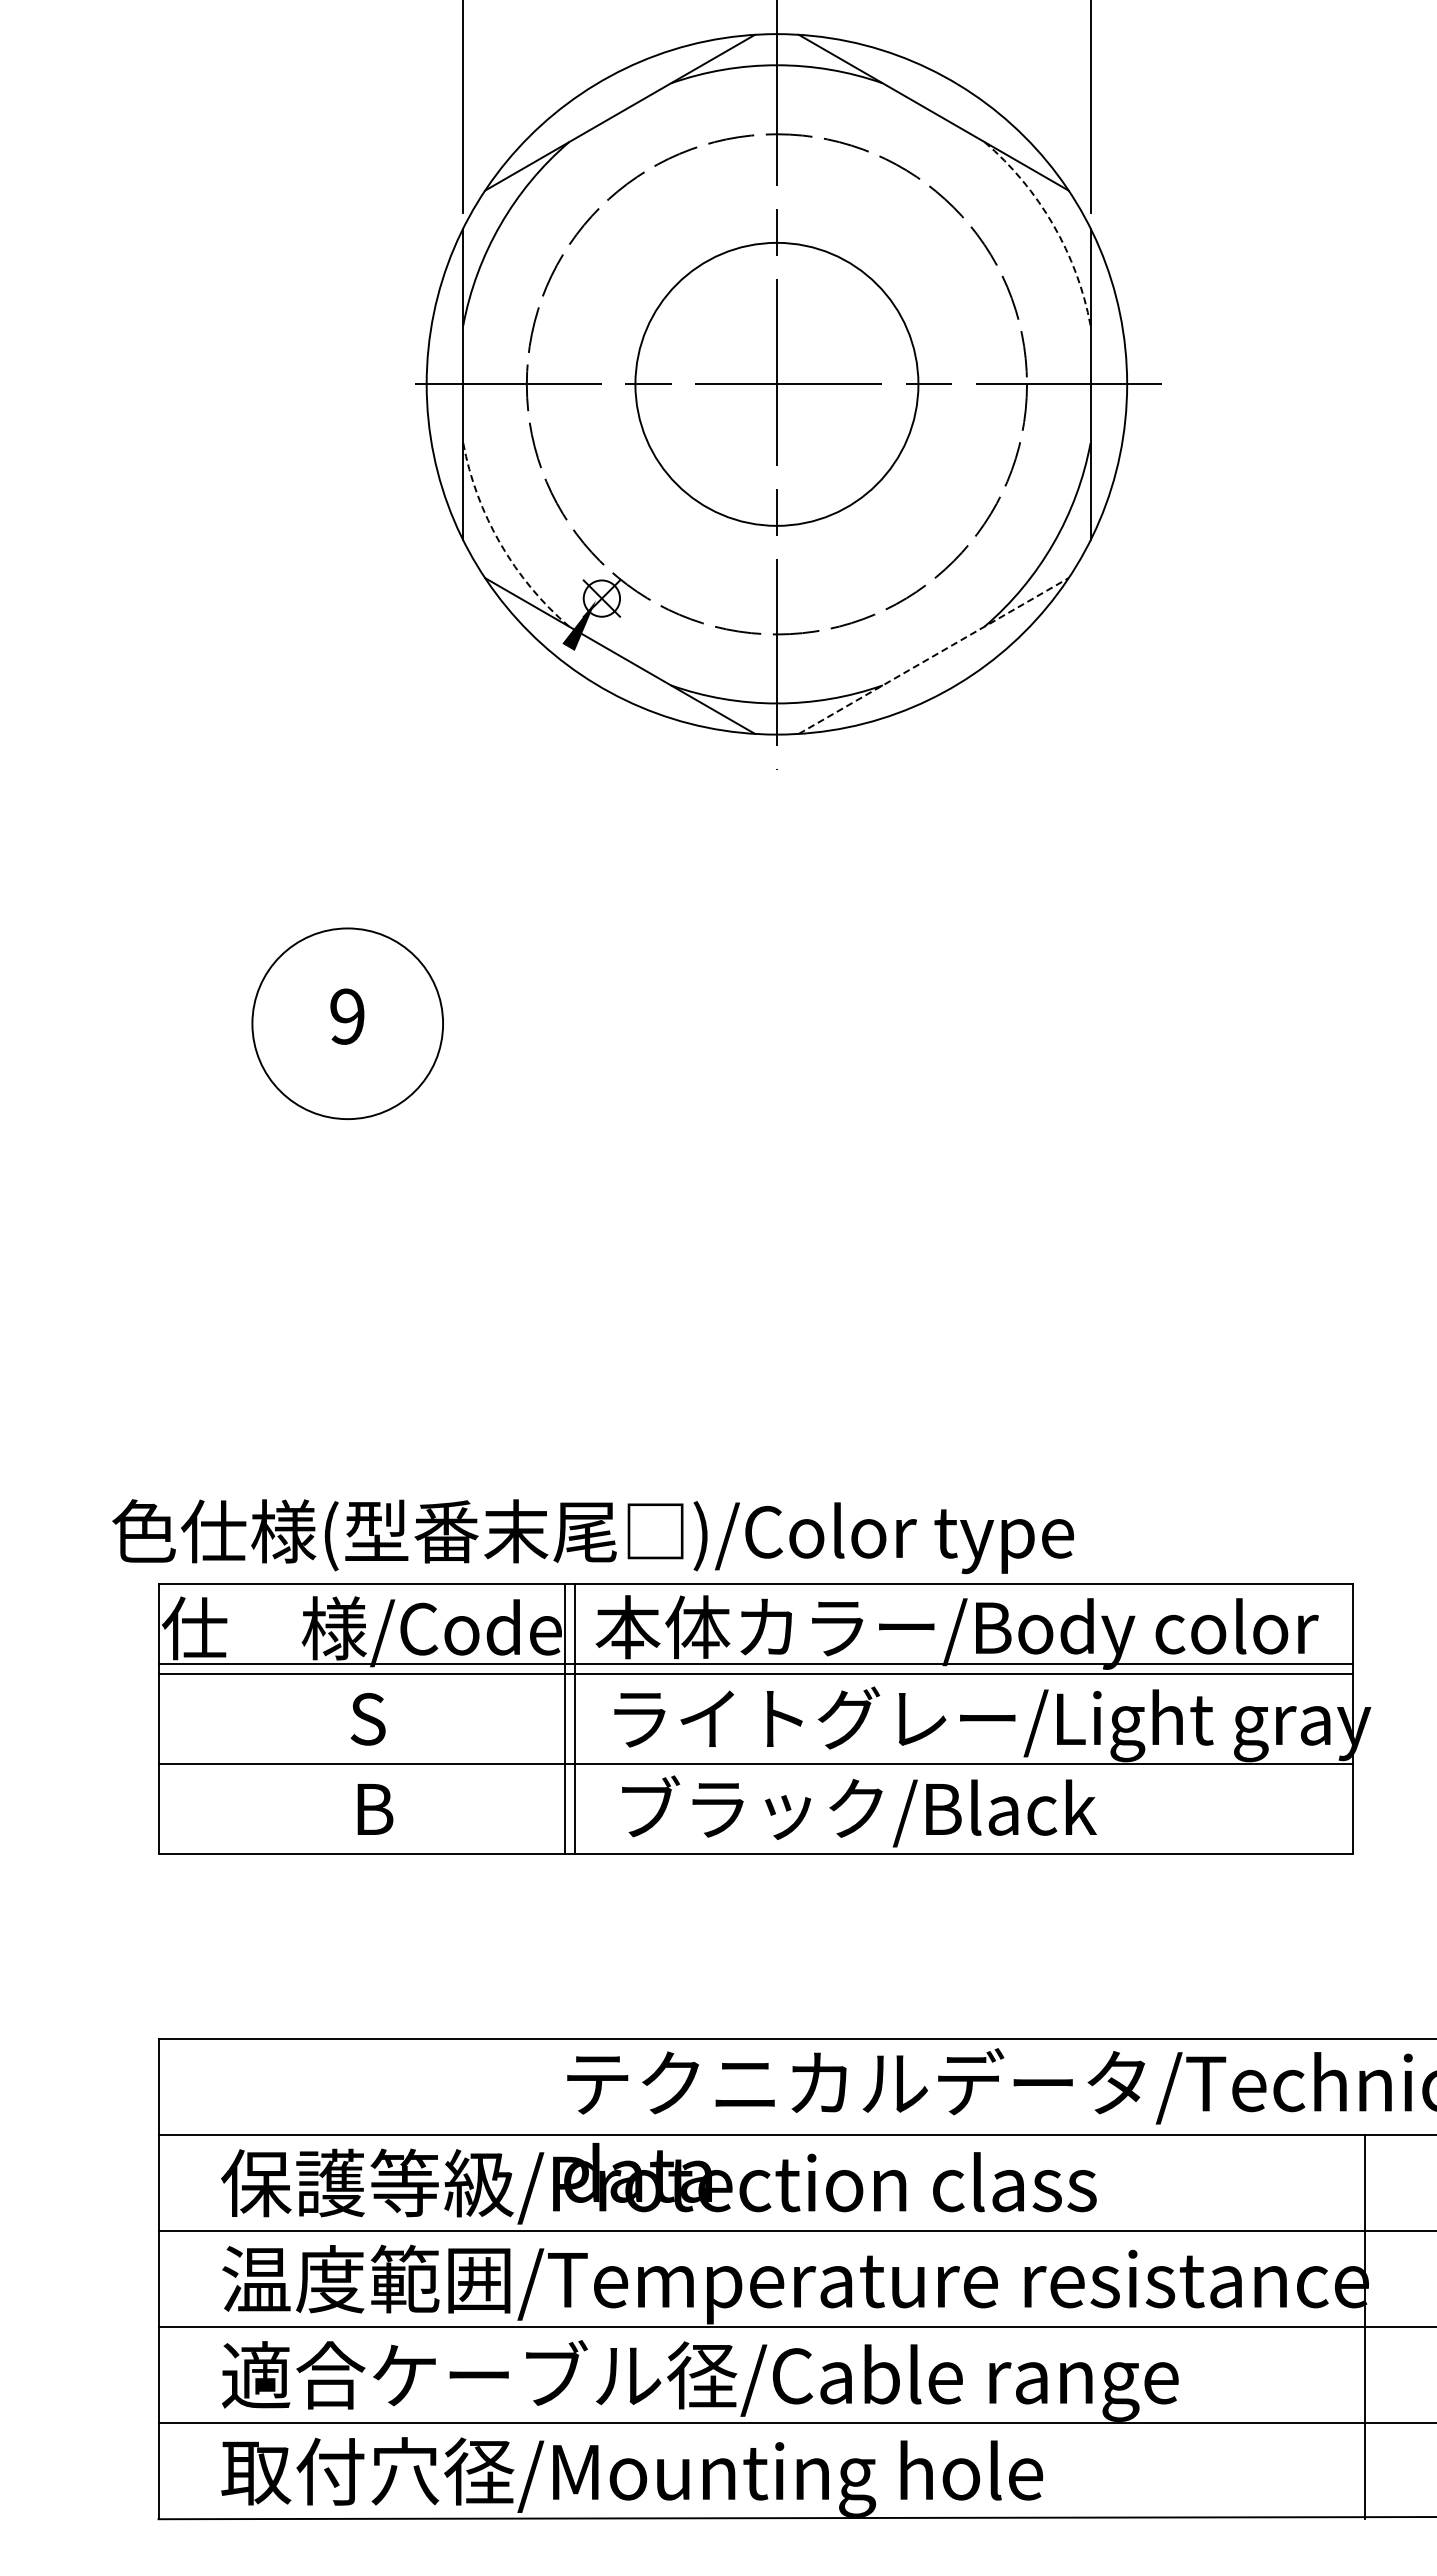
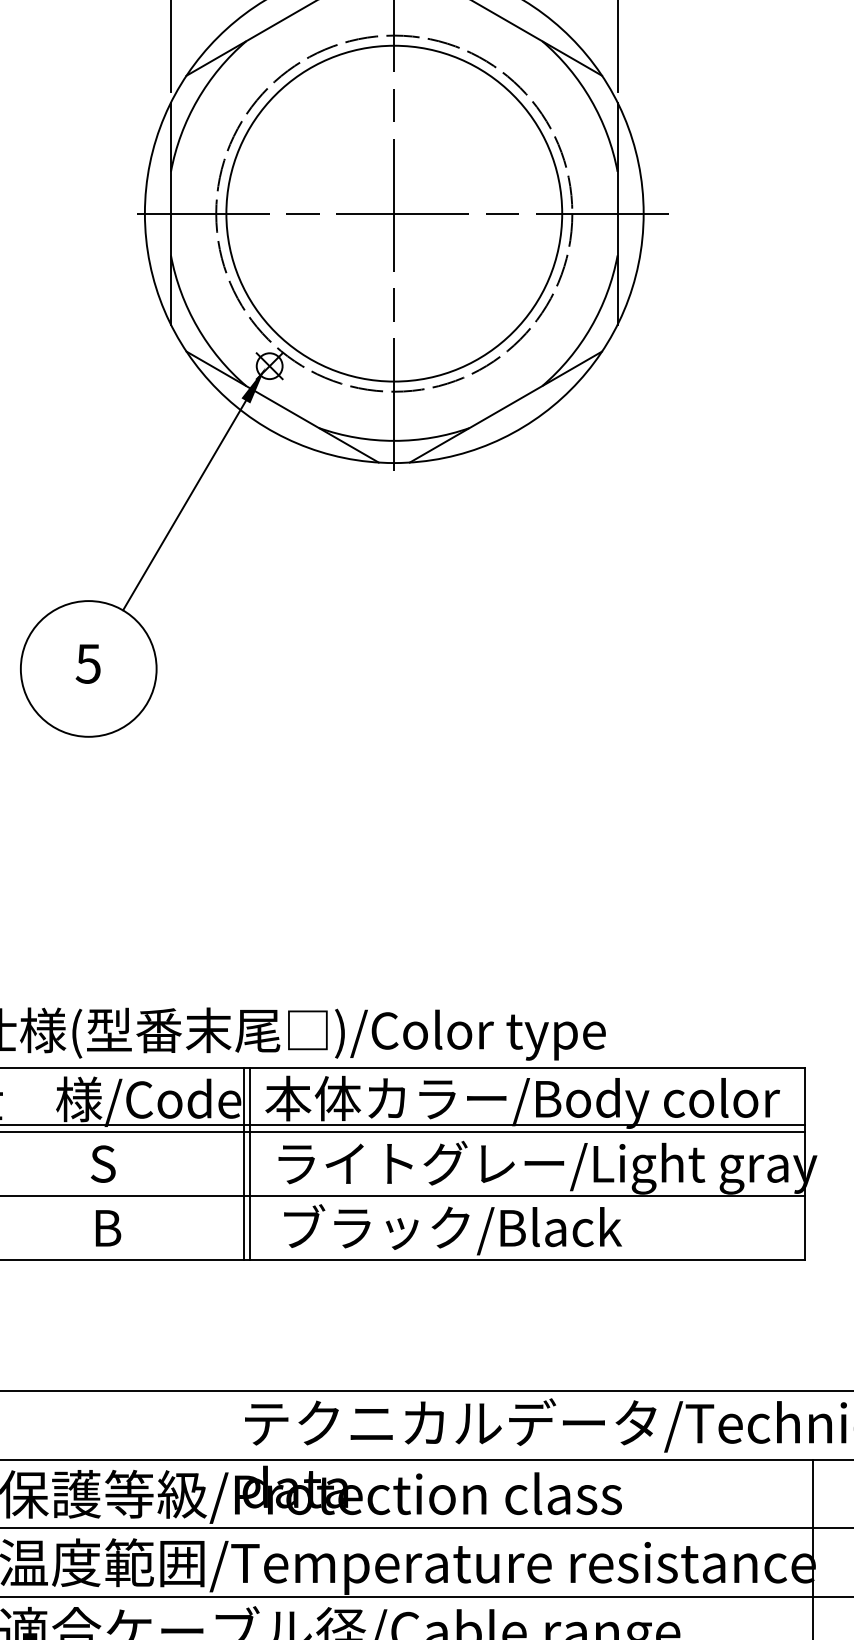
arc: (1053, 224) -> (591, 99), dashed -> solid
circle: (776, 384) -> (393, 213), size x1.67
arc: (500, 543) -> (197, 326), dashed -> solid
line: (933, 656) -> (505, 407), dashed -> solid
line: (481, 794) -> (183, 505), added
text: (346, 1016) -> (87, 663), 9 -> 5

